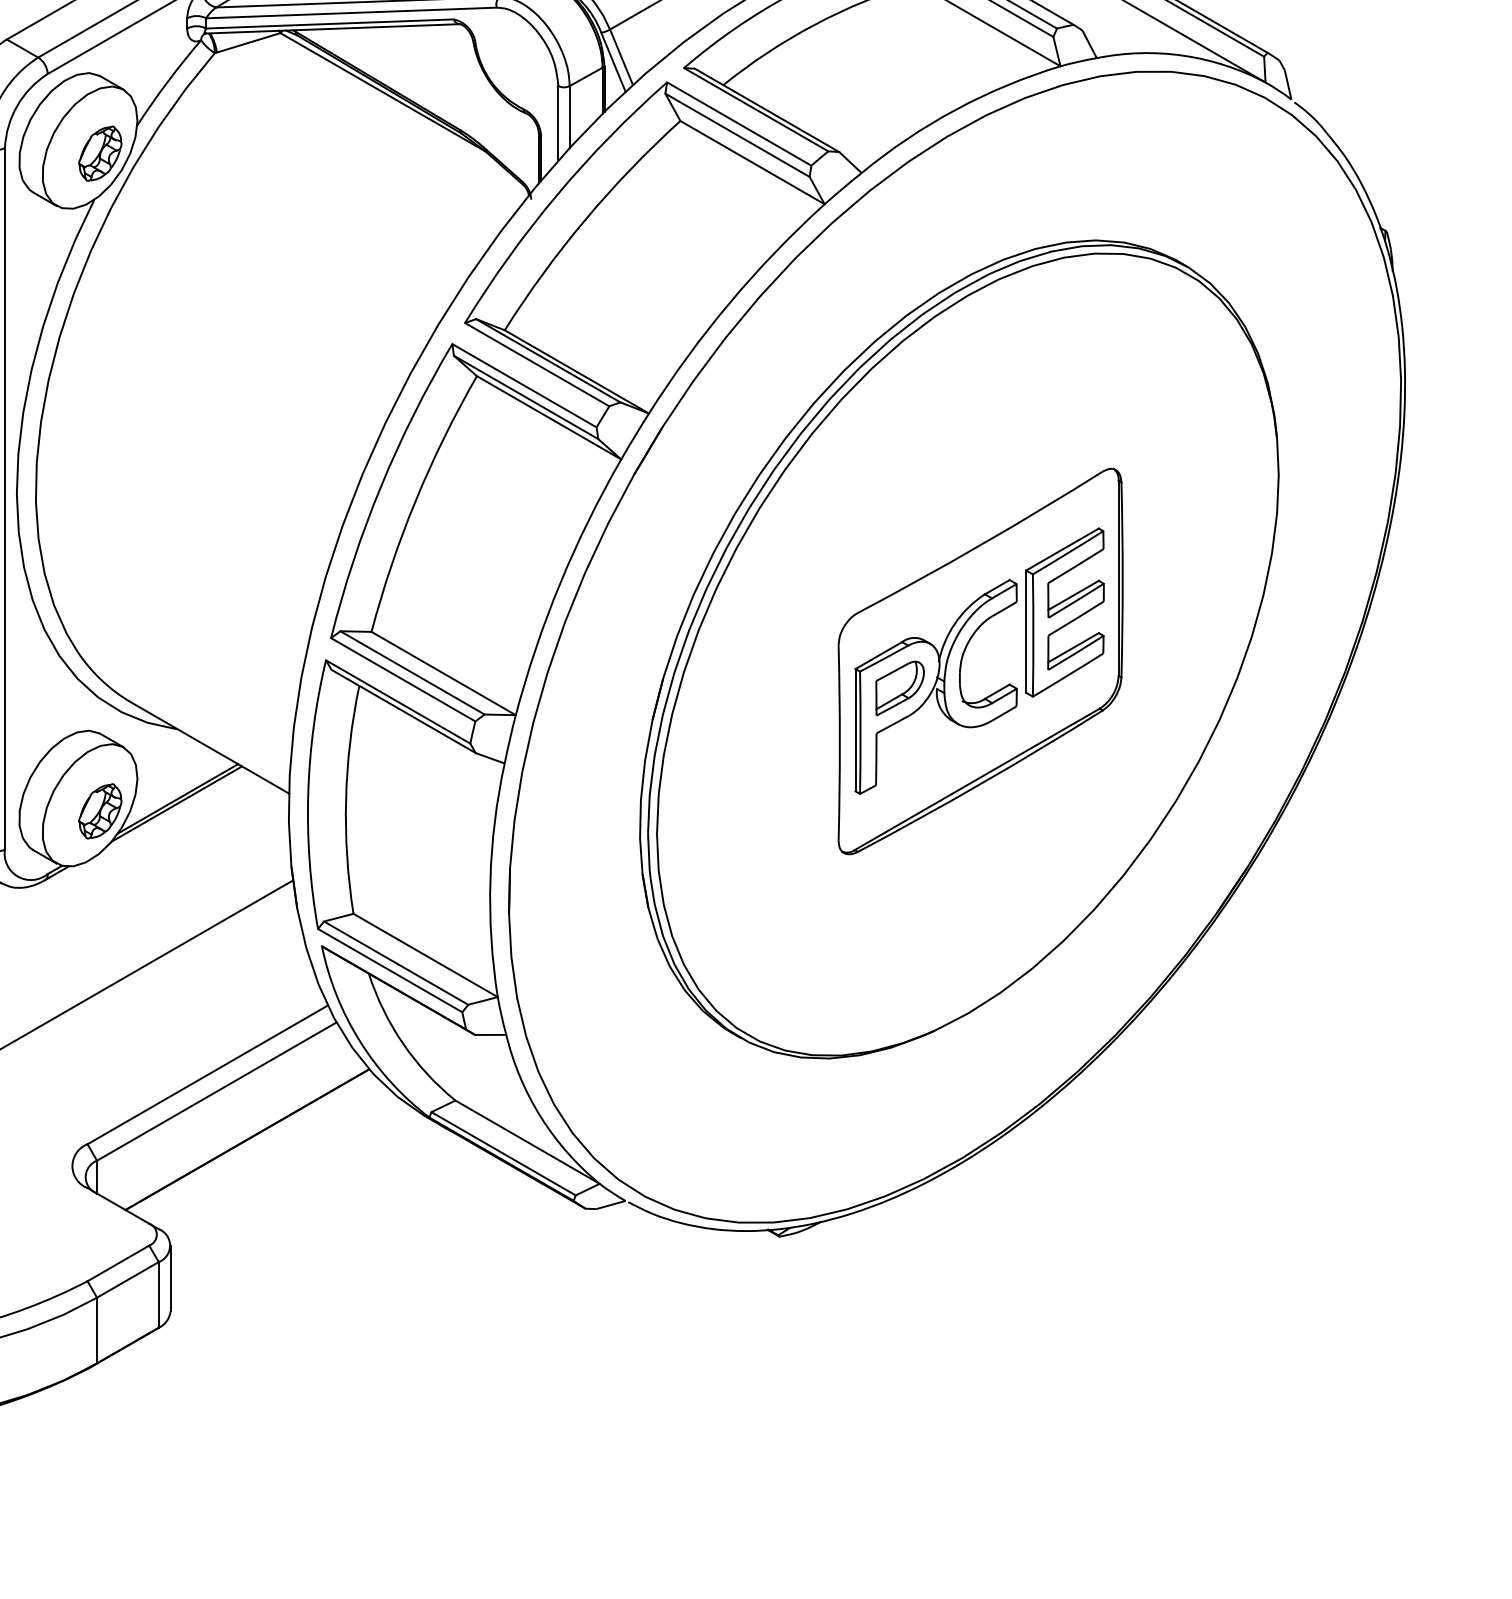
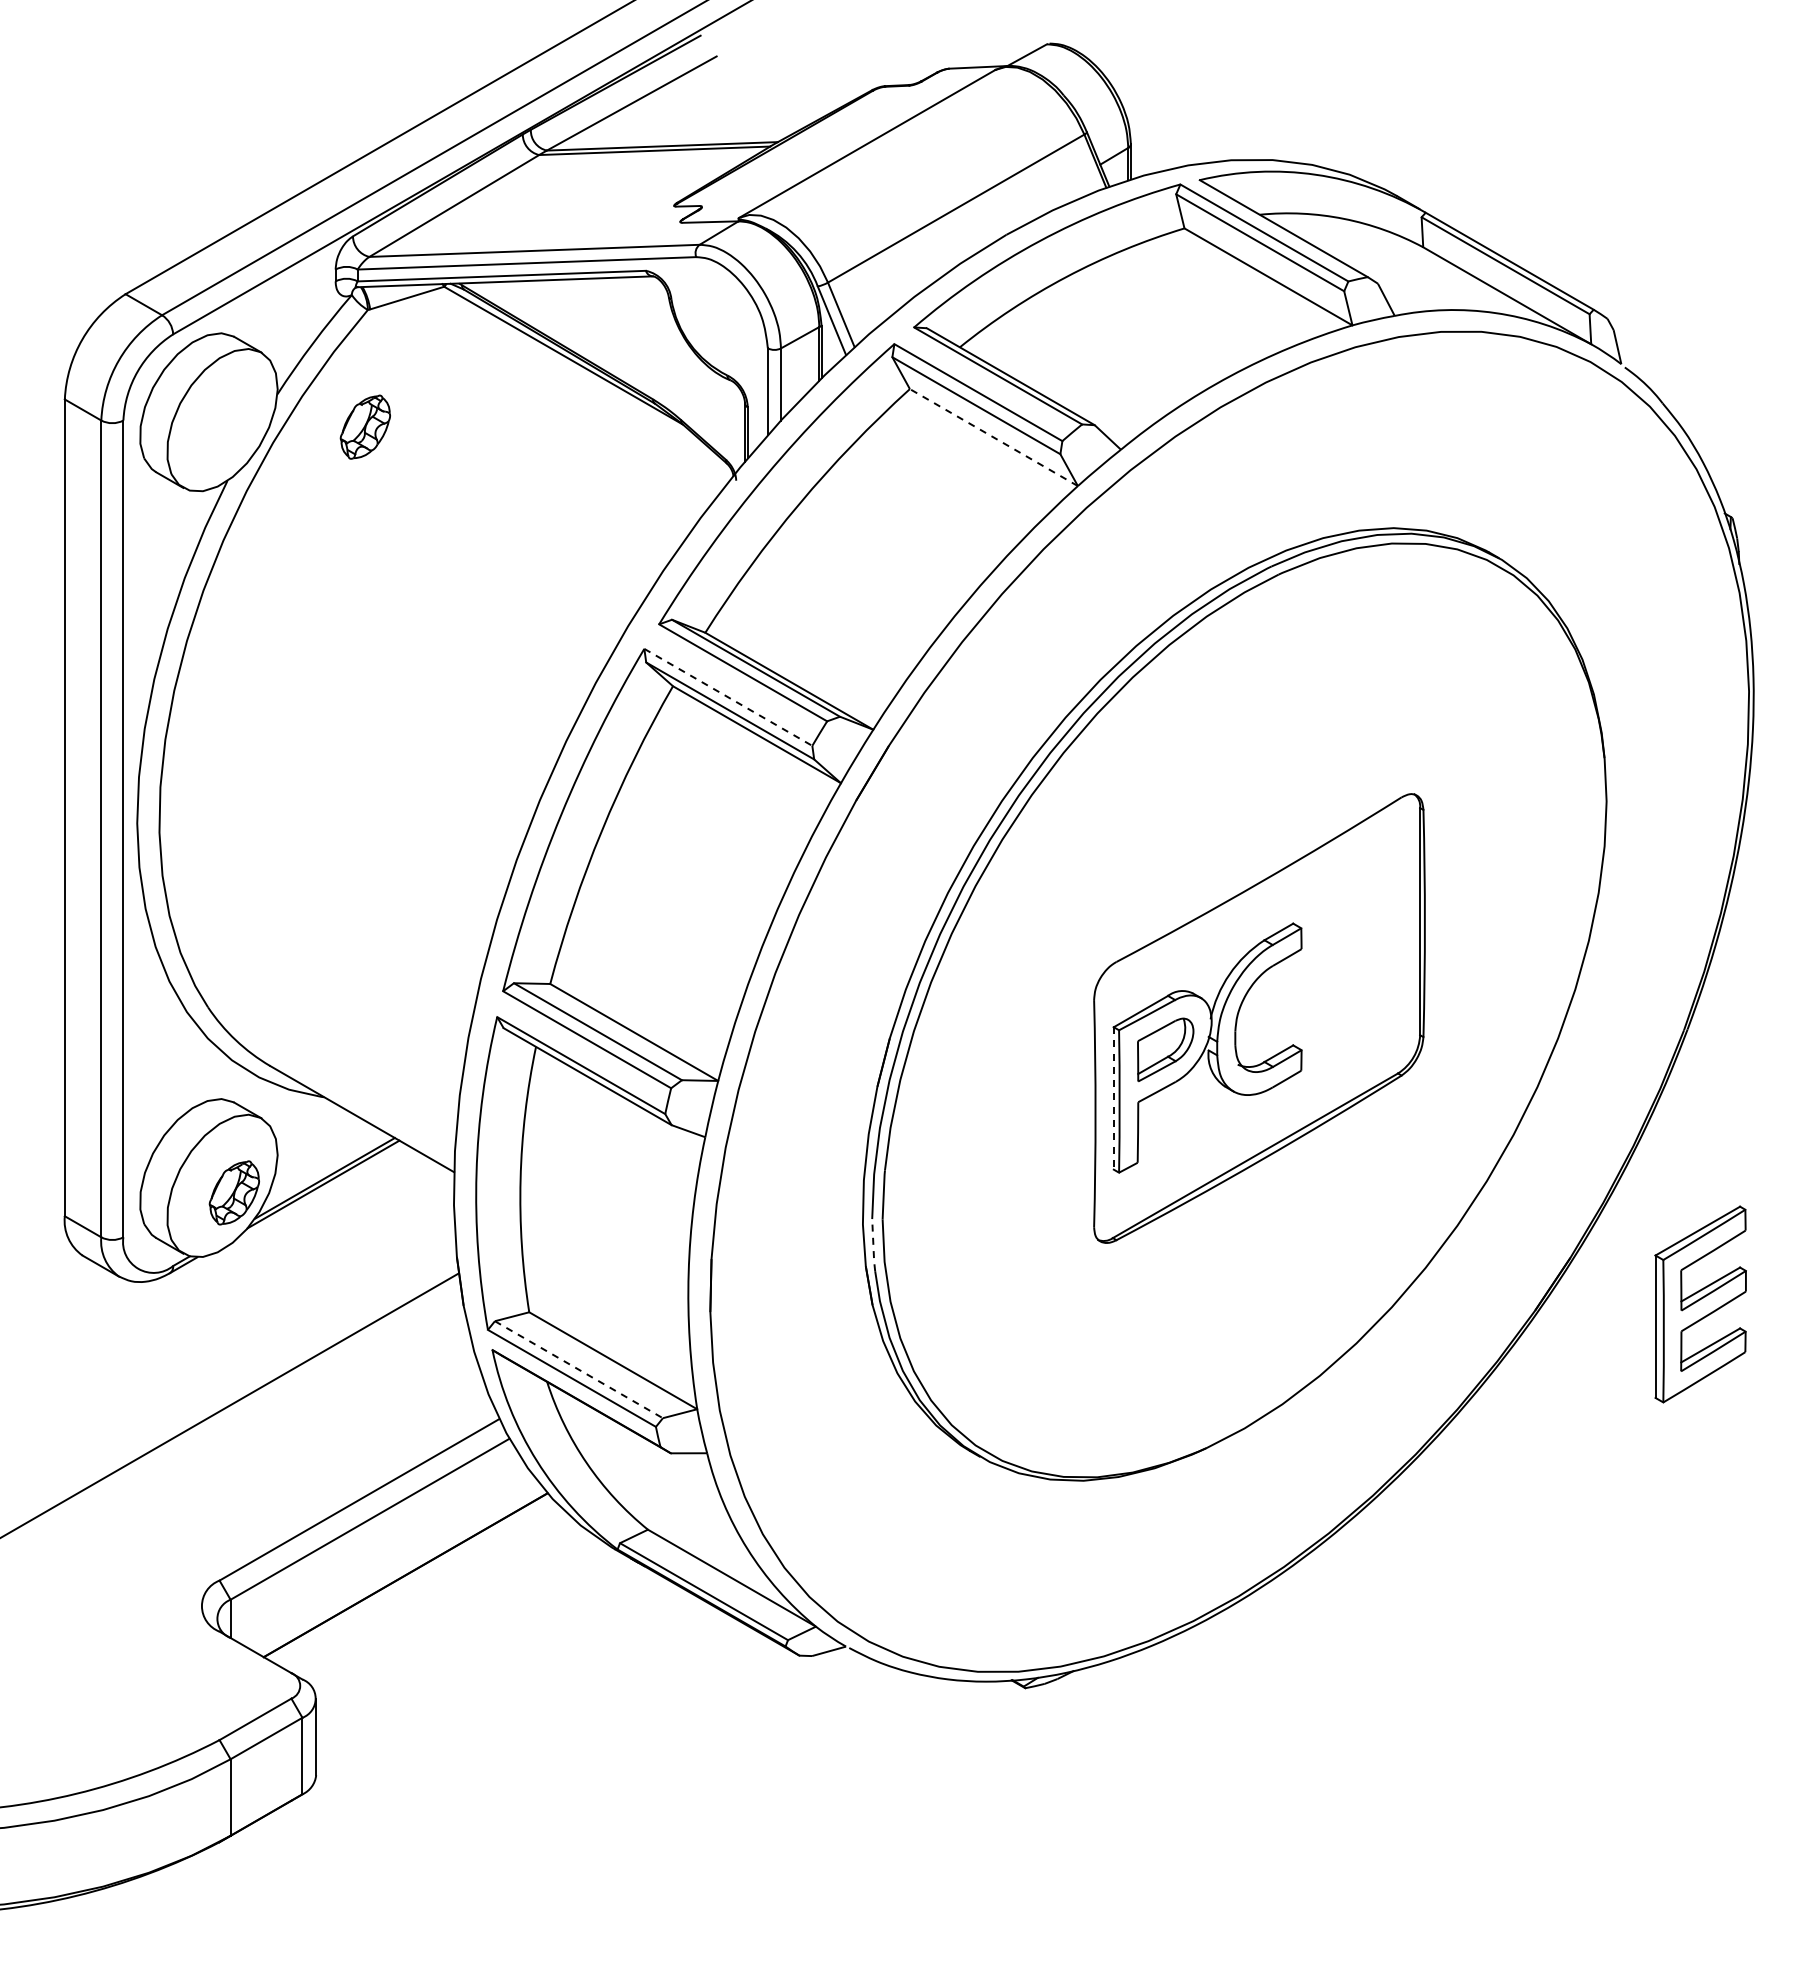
part: (99, 153) -> (364, 426), moved
line: (752, 162) -> (993, 437), solid -> dashed
line: (524, 385) -> (728, 697), solid -> dashed
part: (1064, 612) -> (1700, 1304), moved
line: (855, 730) -> (1113, 1098), solid -> dashed
line: (649, 856) -> (873, 1245), solid -> dashed
line: (395, 962) -> (578, 1369), solid -> dashed

